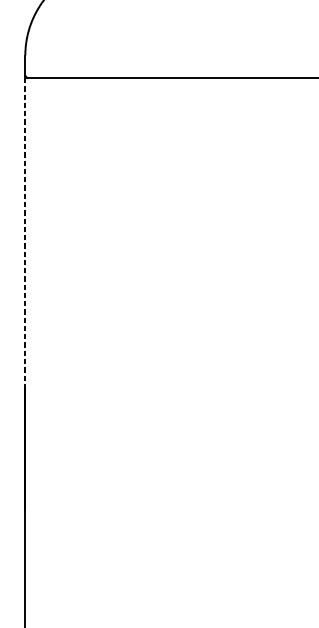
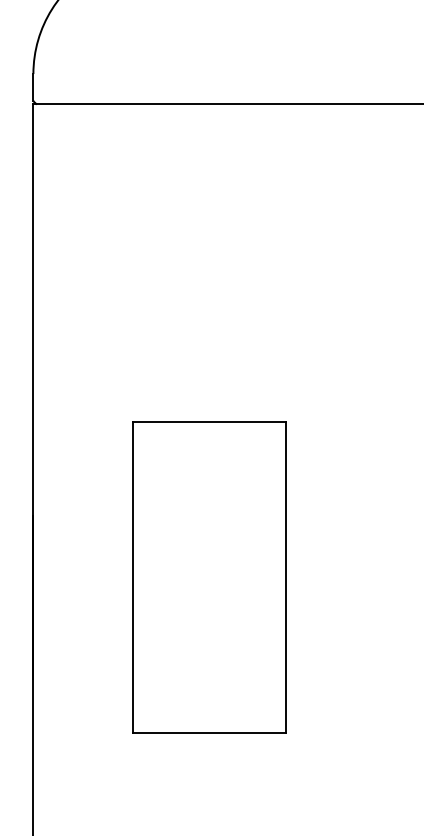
line: (25, 233) -> (33, 310), dashed -> solid
part: (157, 433) -> (209, 577), added

